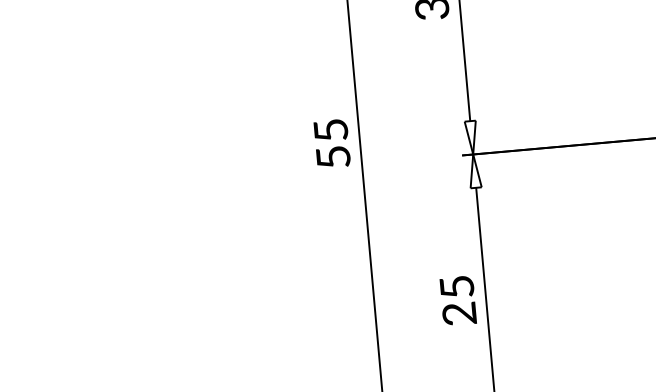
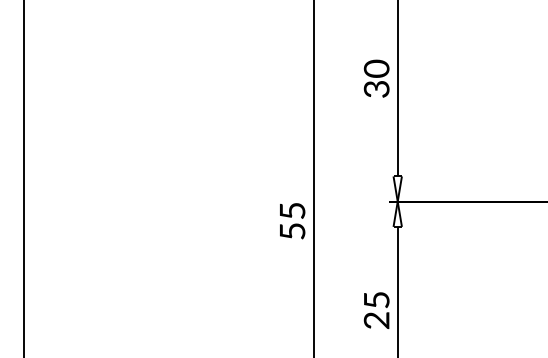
text: (332, 144) -> (292, 221), moved

